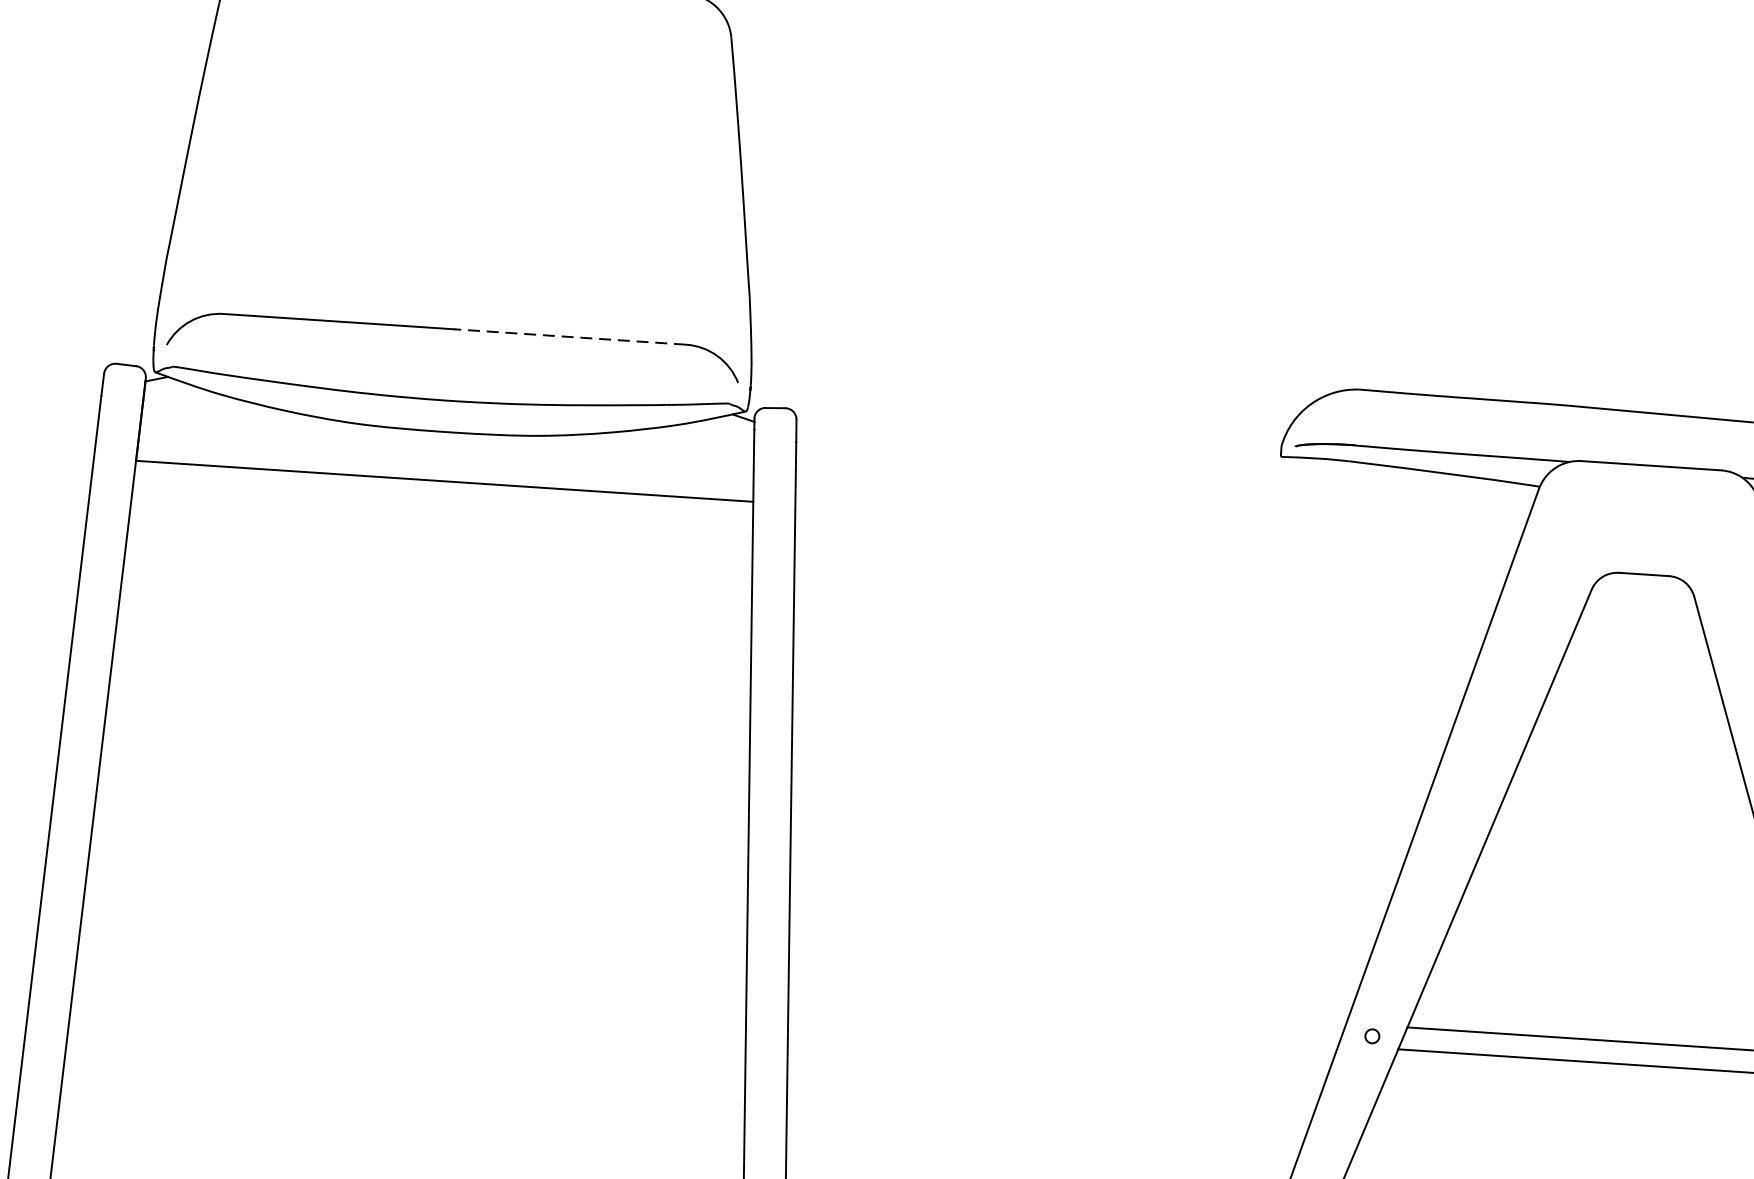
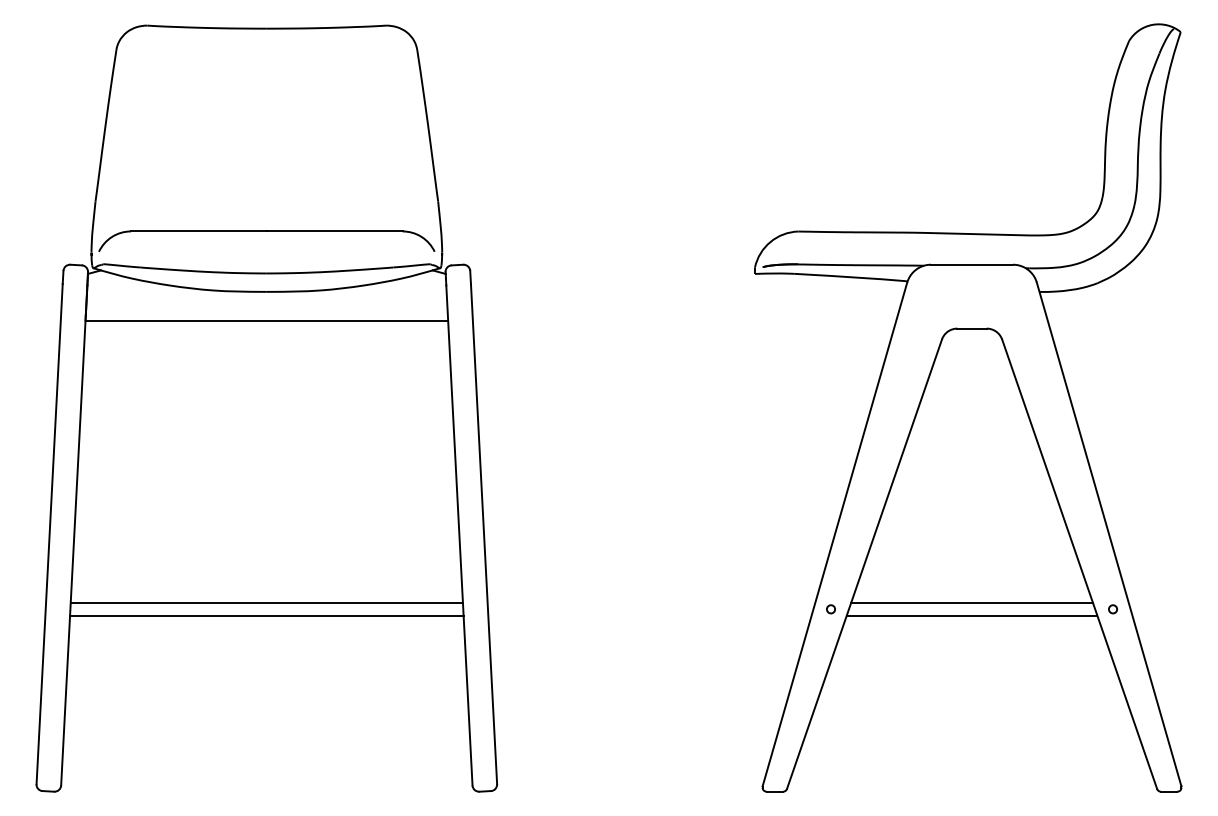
line: (569, 337) -> (334, 231), dashed -> solid
line: (412, 960) -> (266, 602), added
line: (410, 983) -> (266, 615), added

